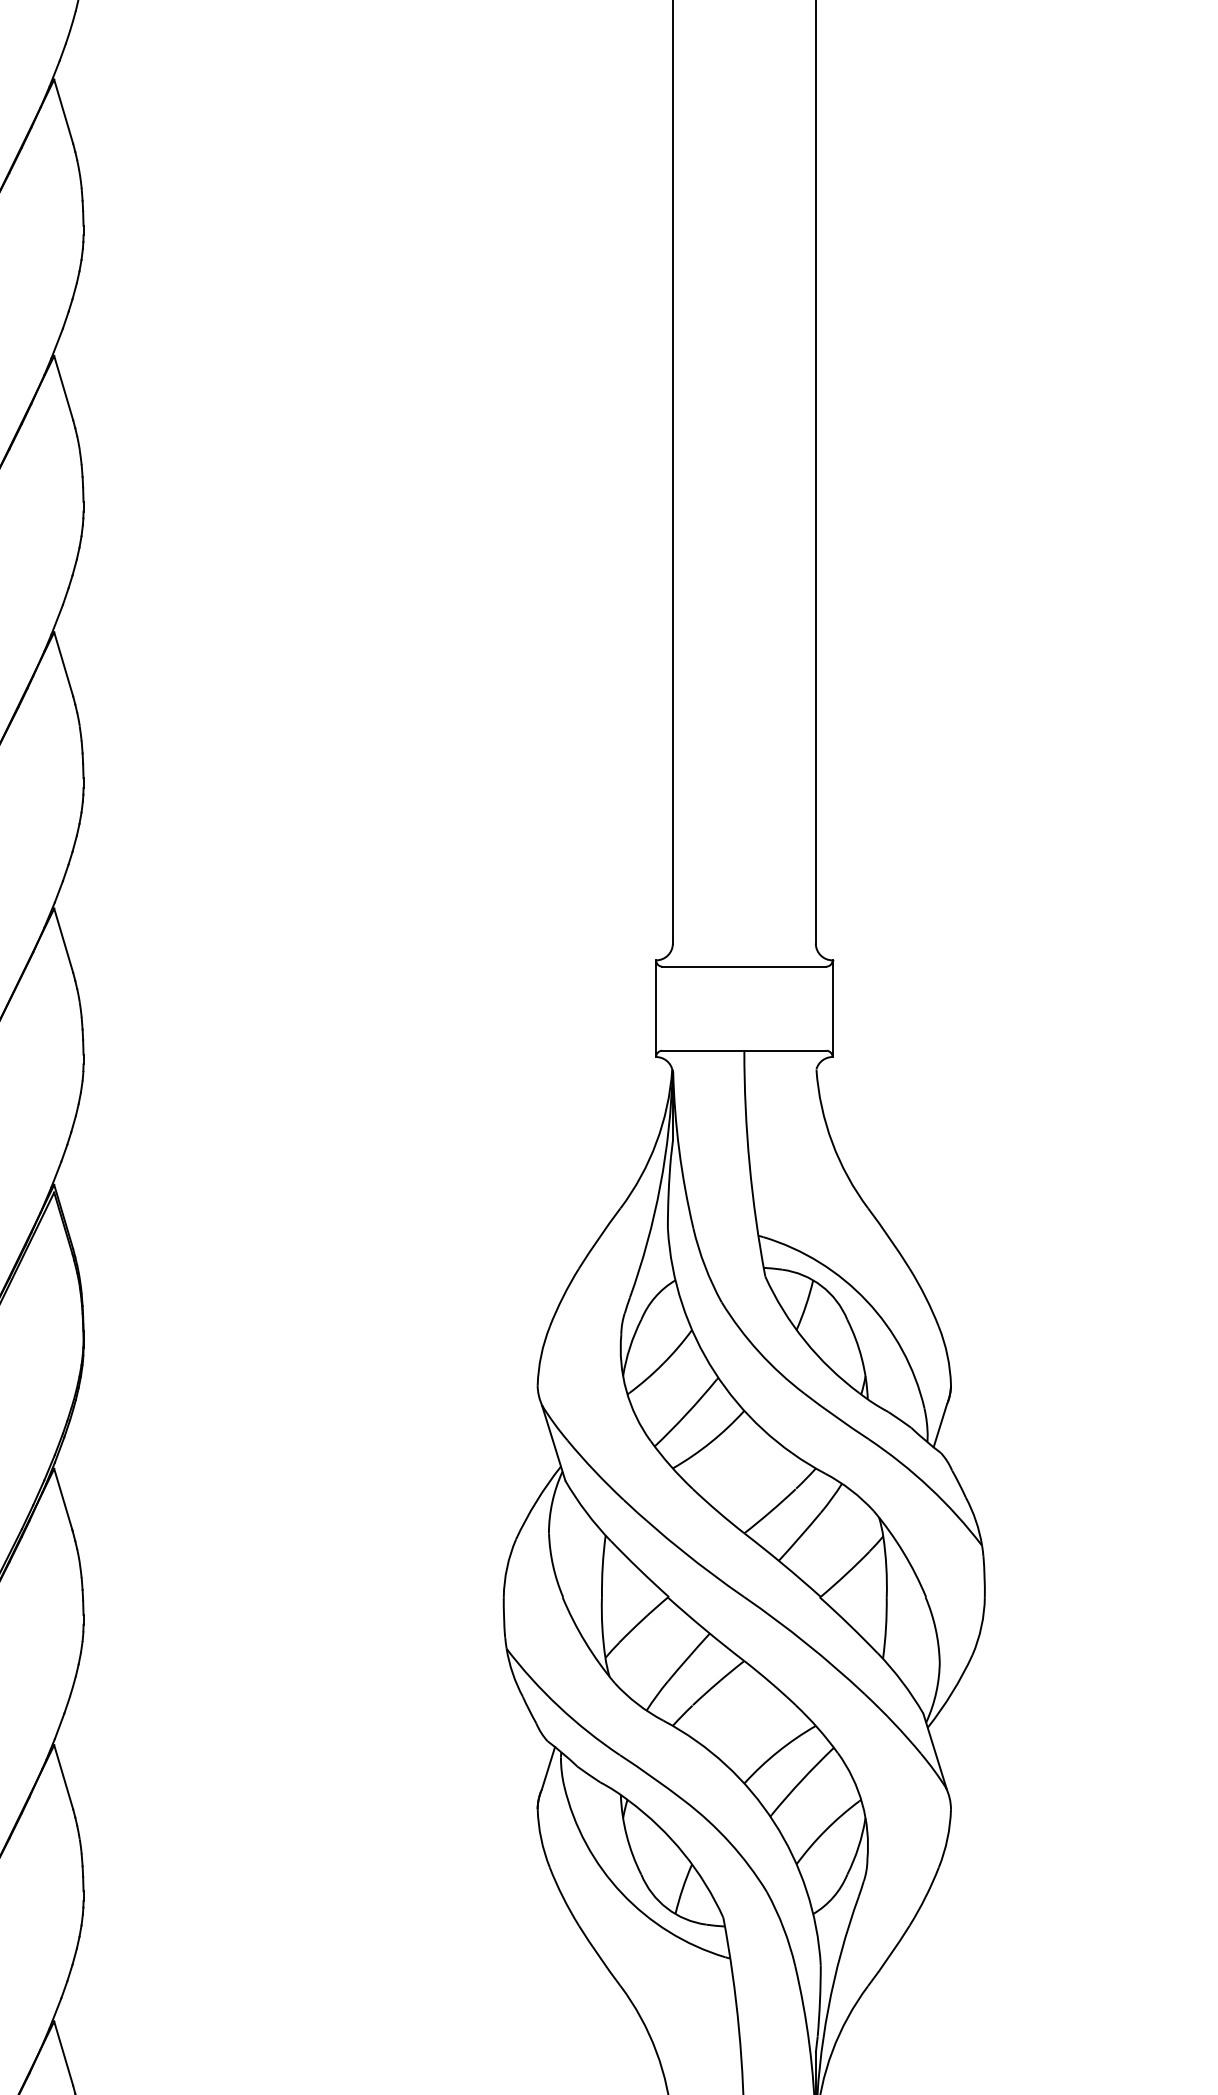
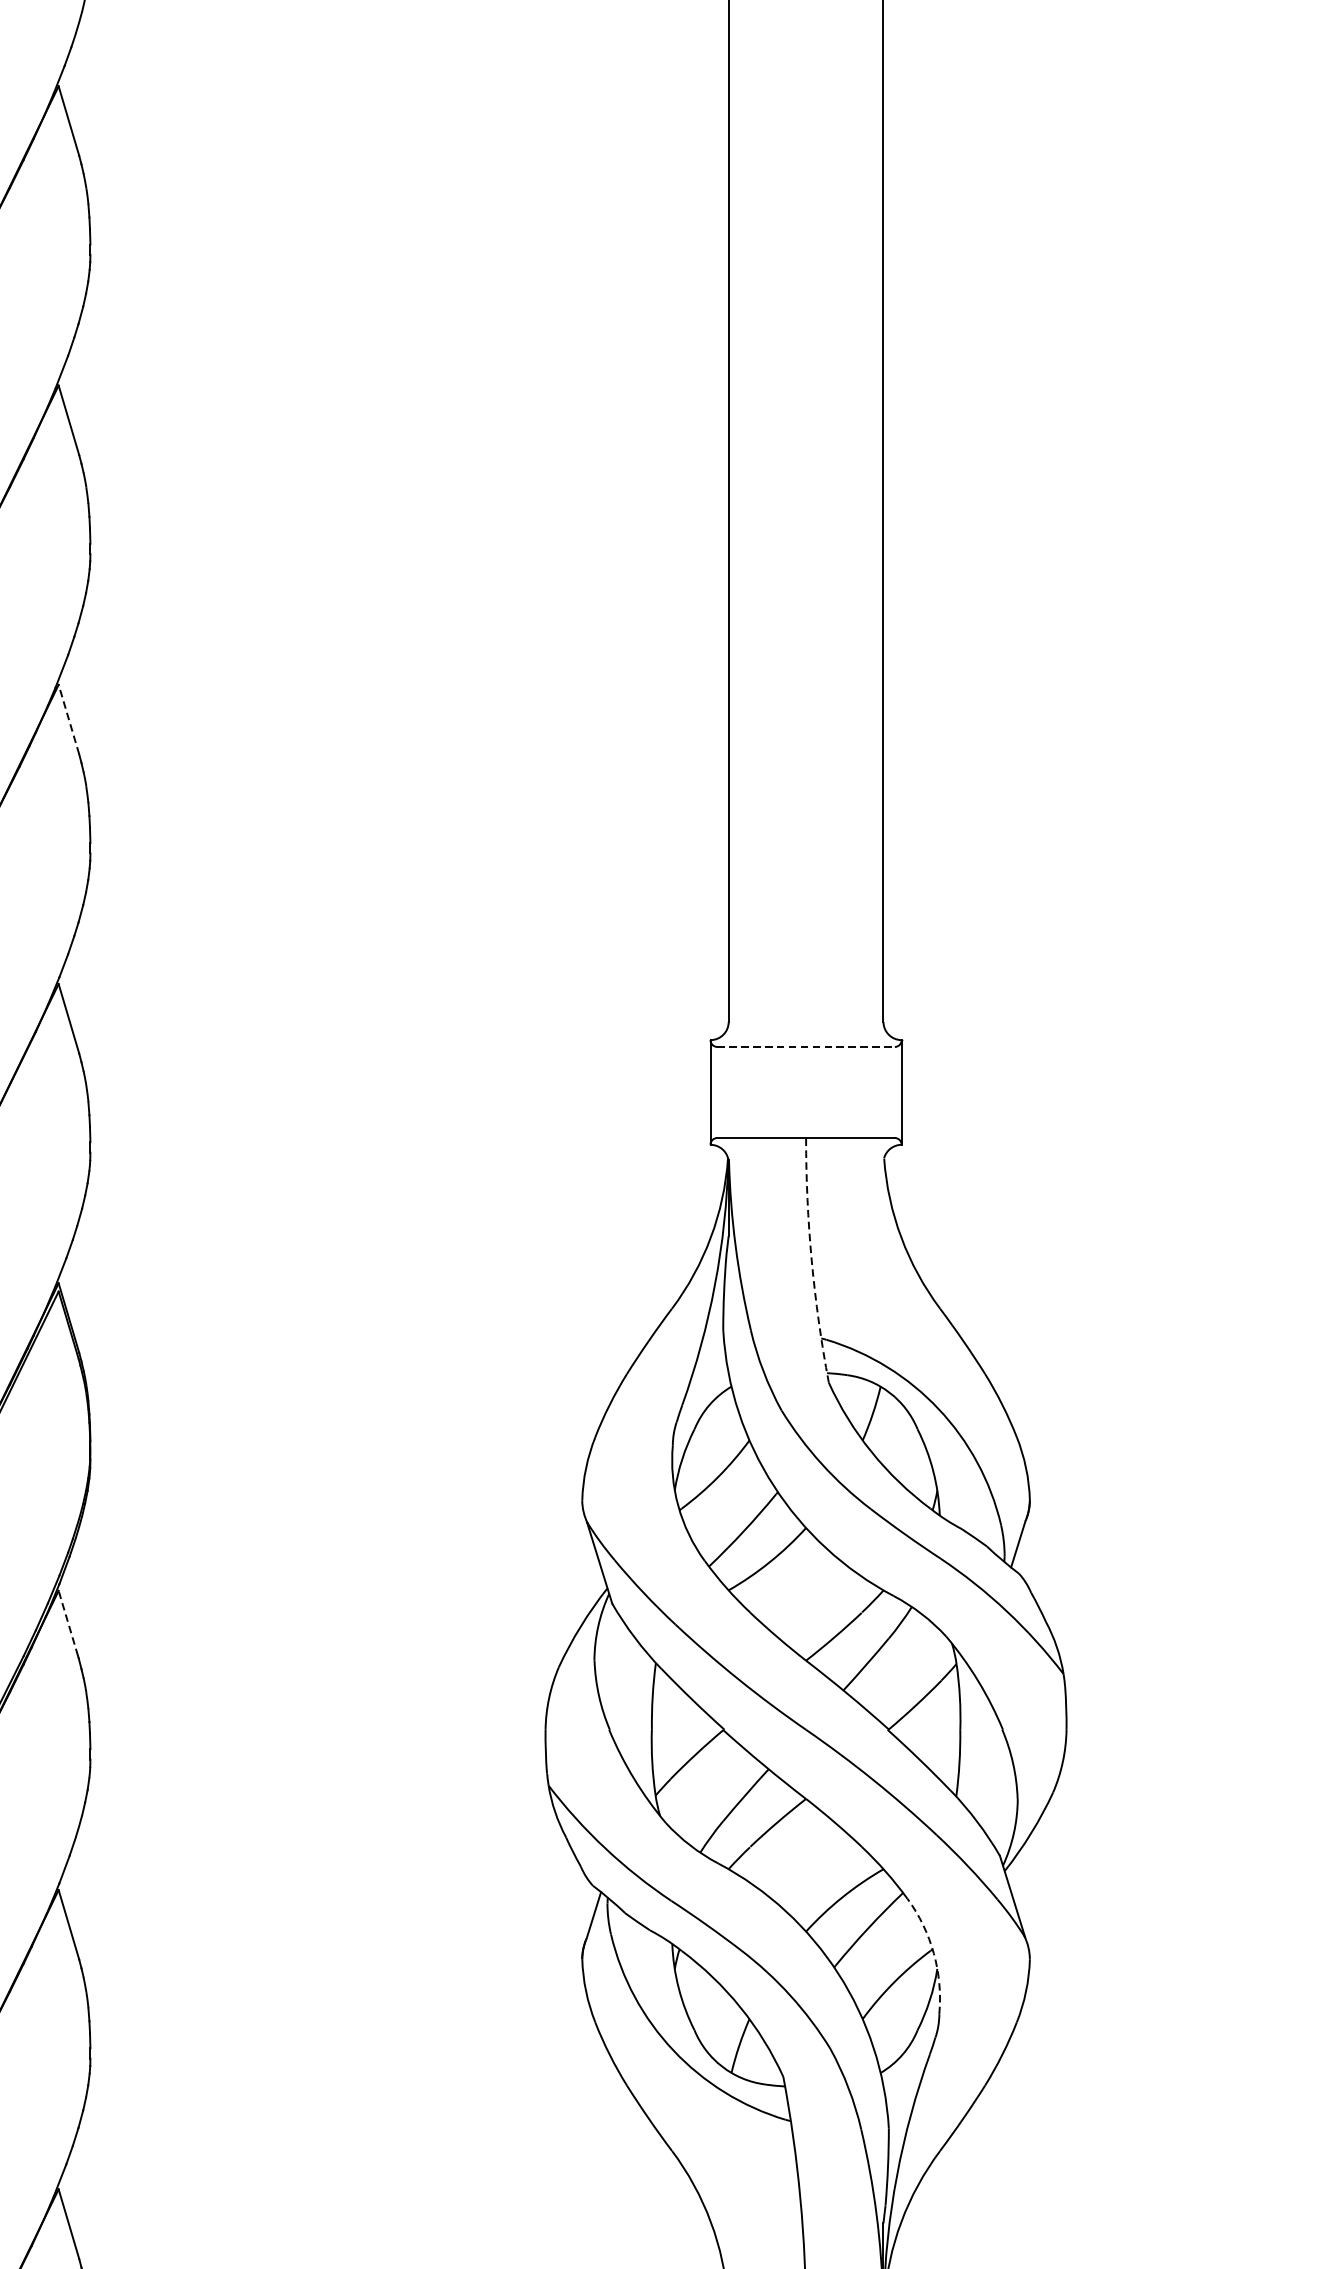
line: (63, 663) -> (68, 718), solid -> dashed
line: (744, 966) -> (806, 1046), solid -> dashed
arc: (749, 1164) -> (811, 1261), solid -> dashed
line: (63, 1498) -> (68, 1622), solid -> dashed
arc: (862, 1803) -> (934, 1953), solid -> dashed

